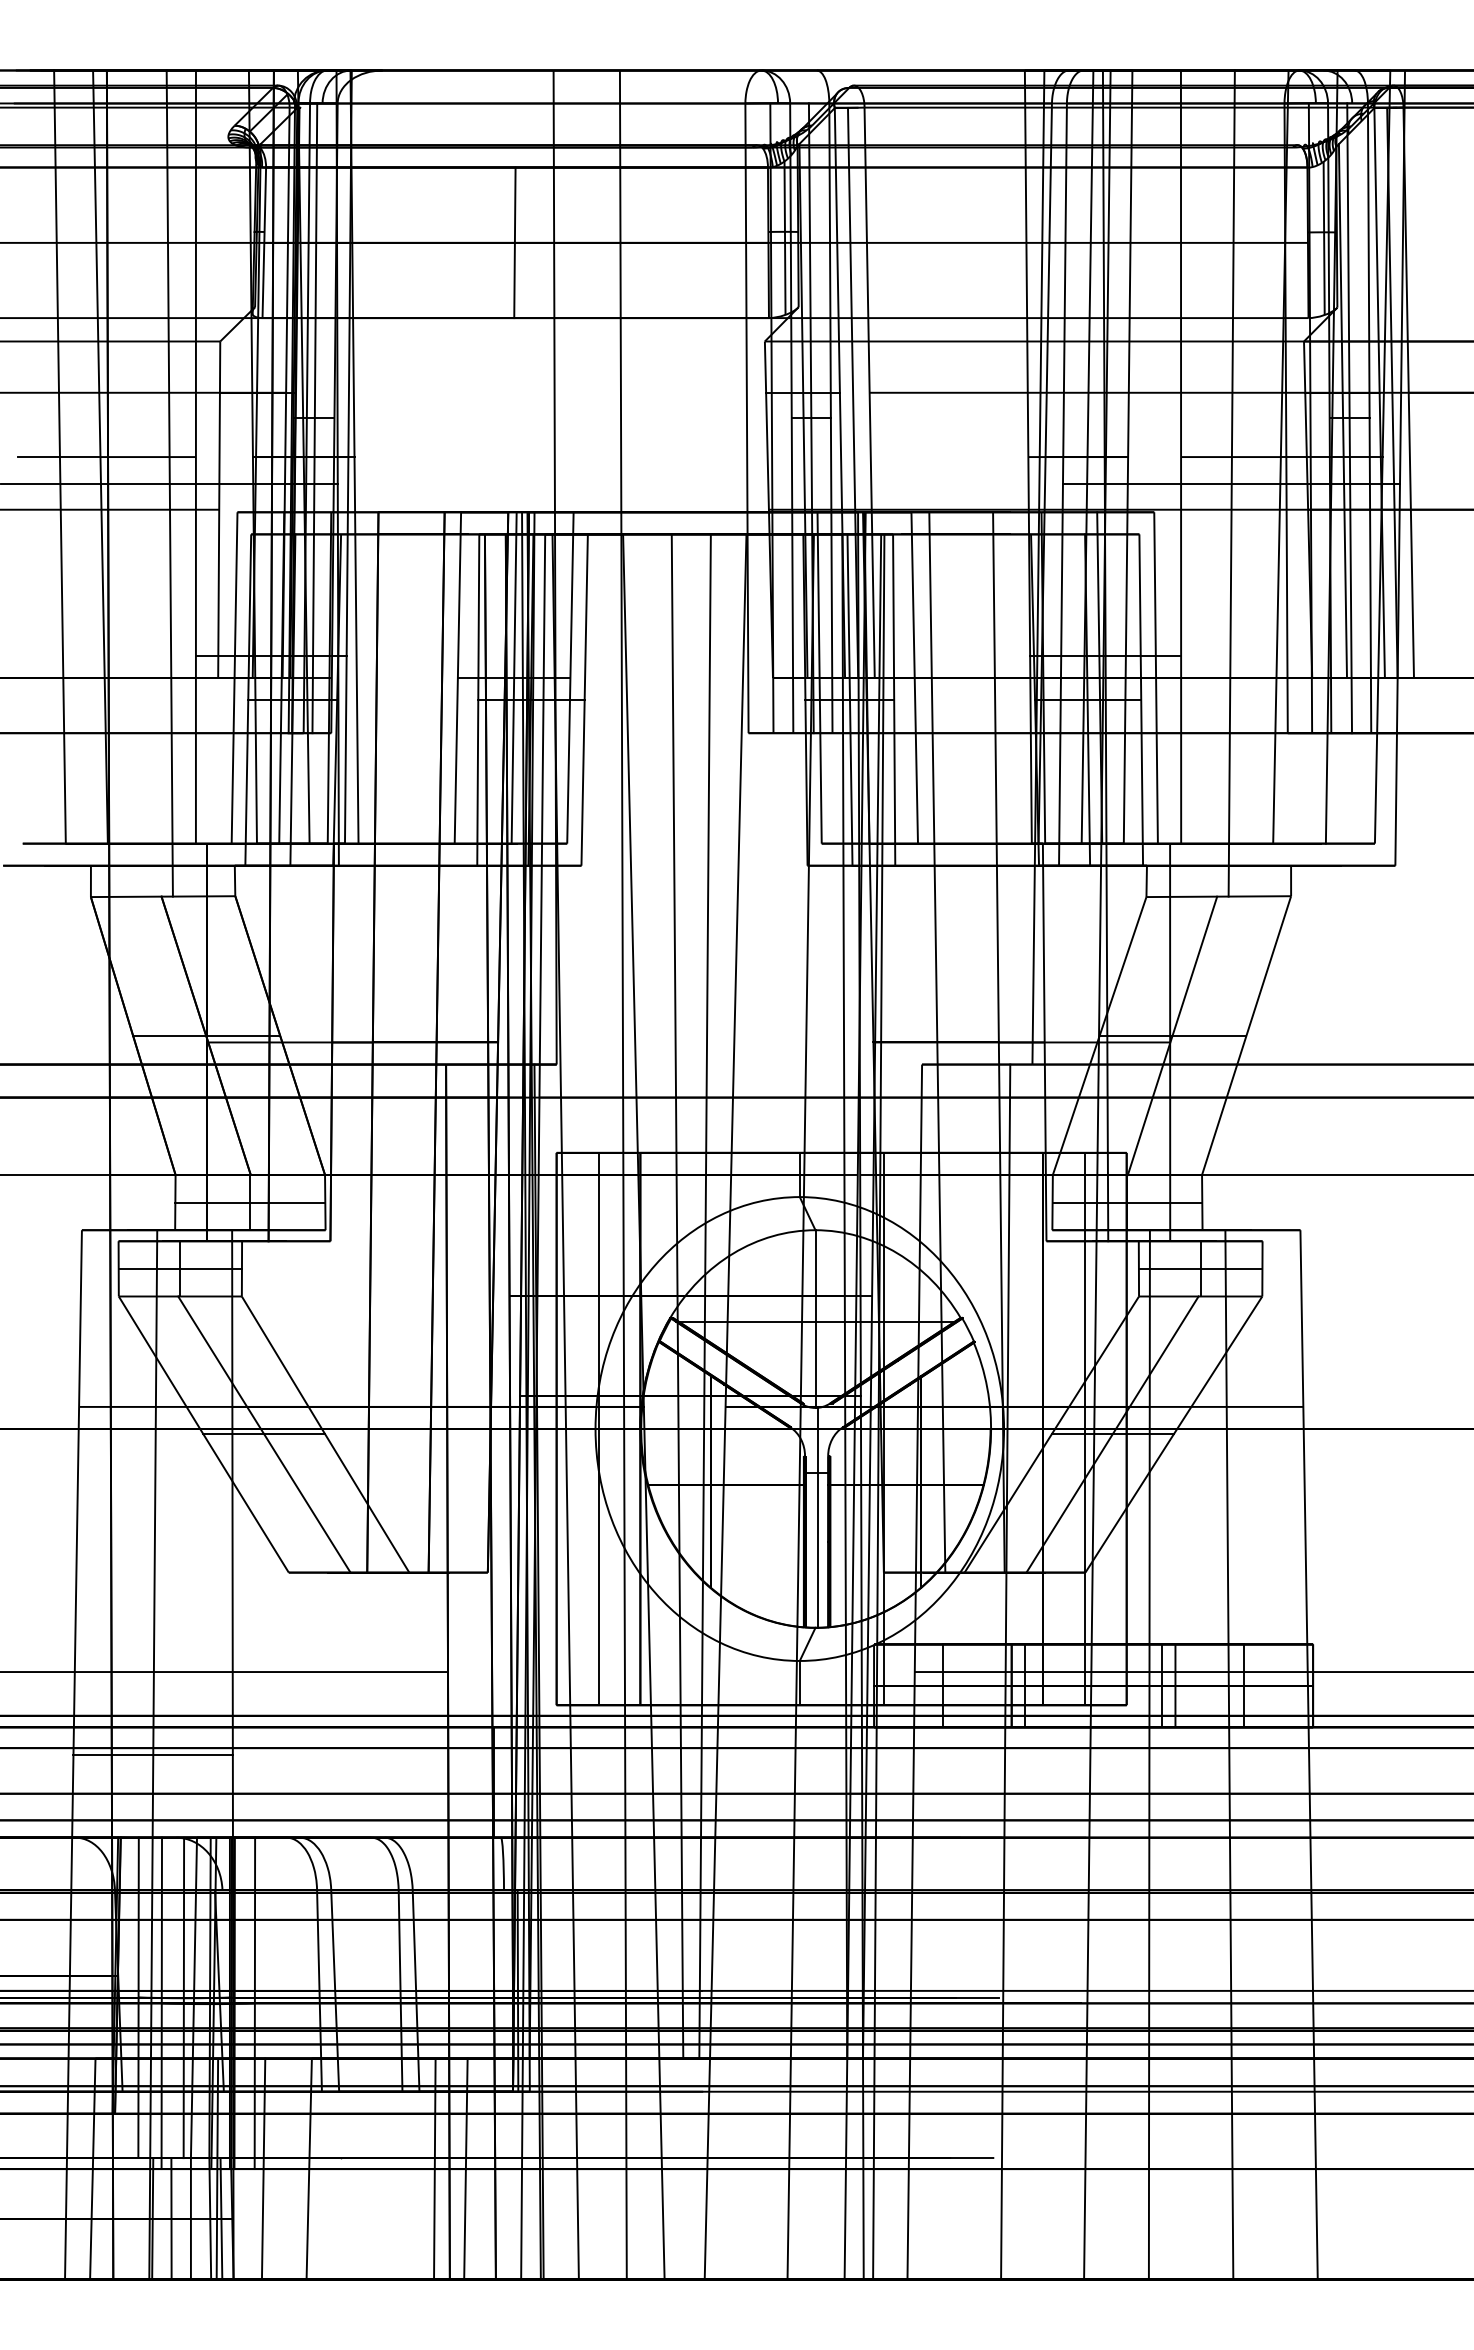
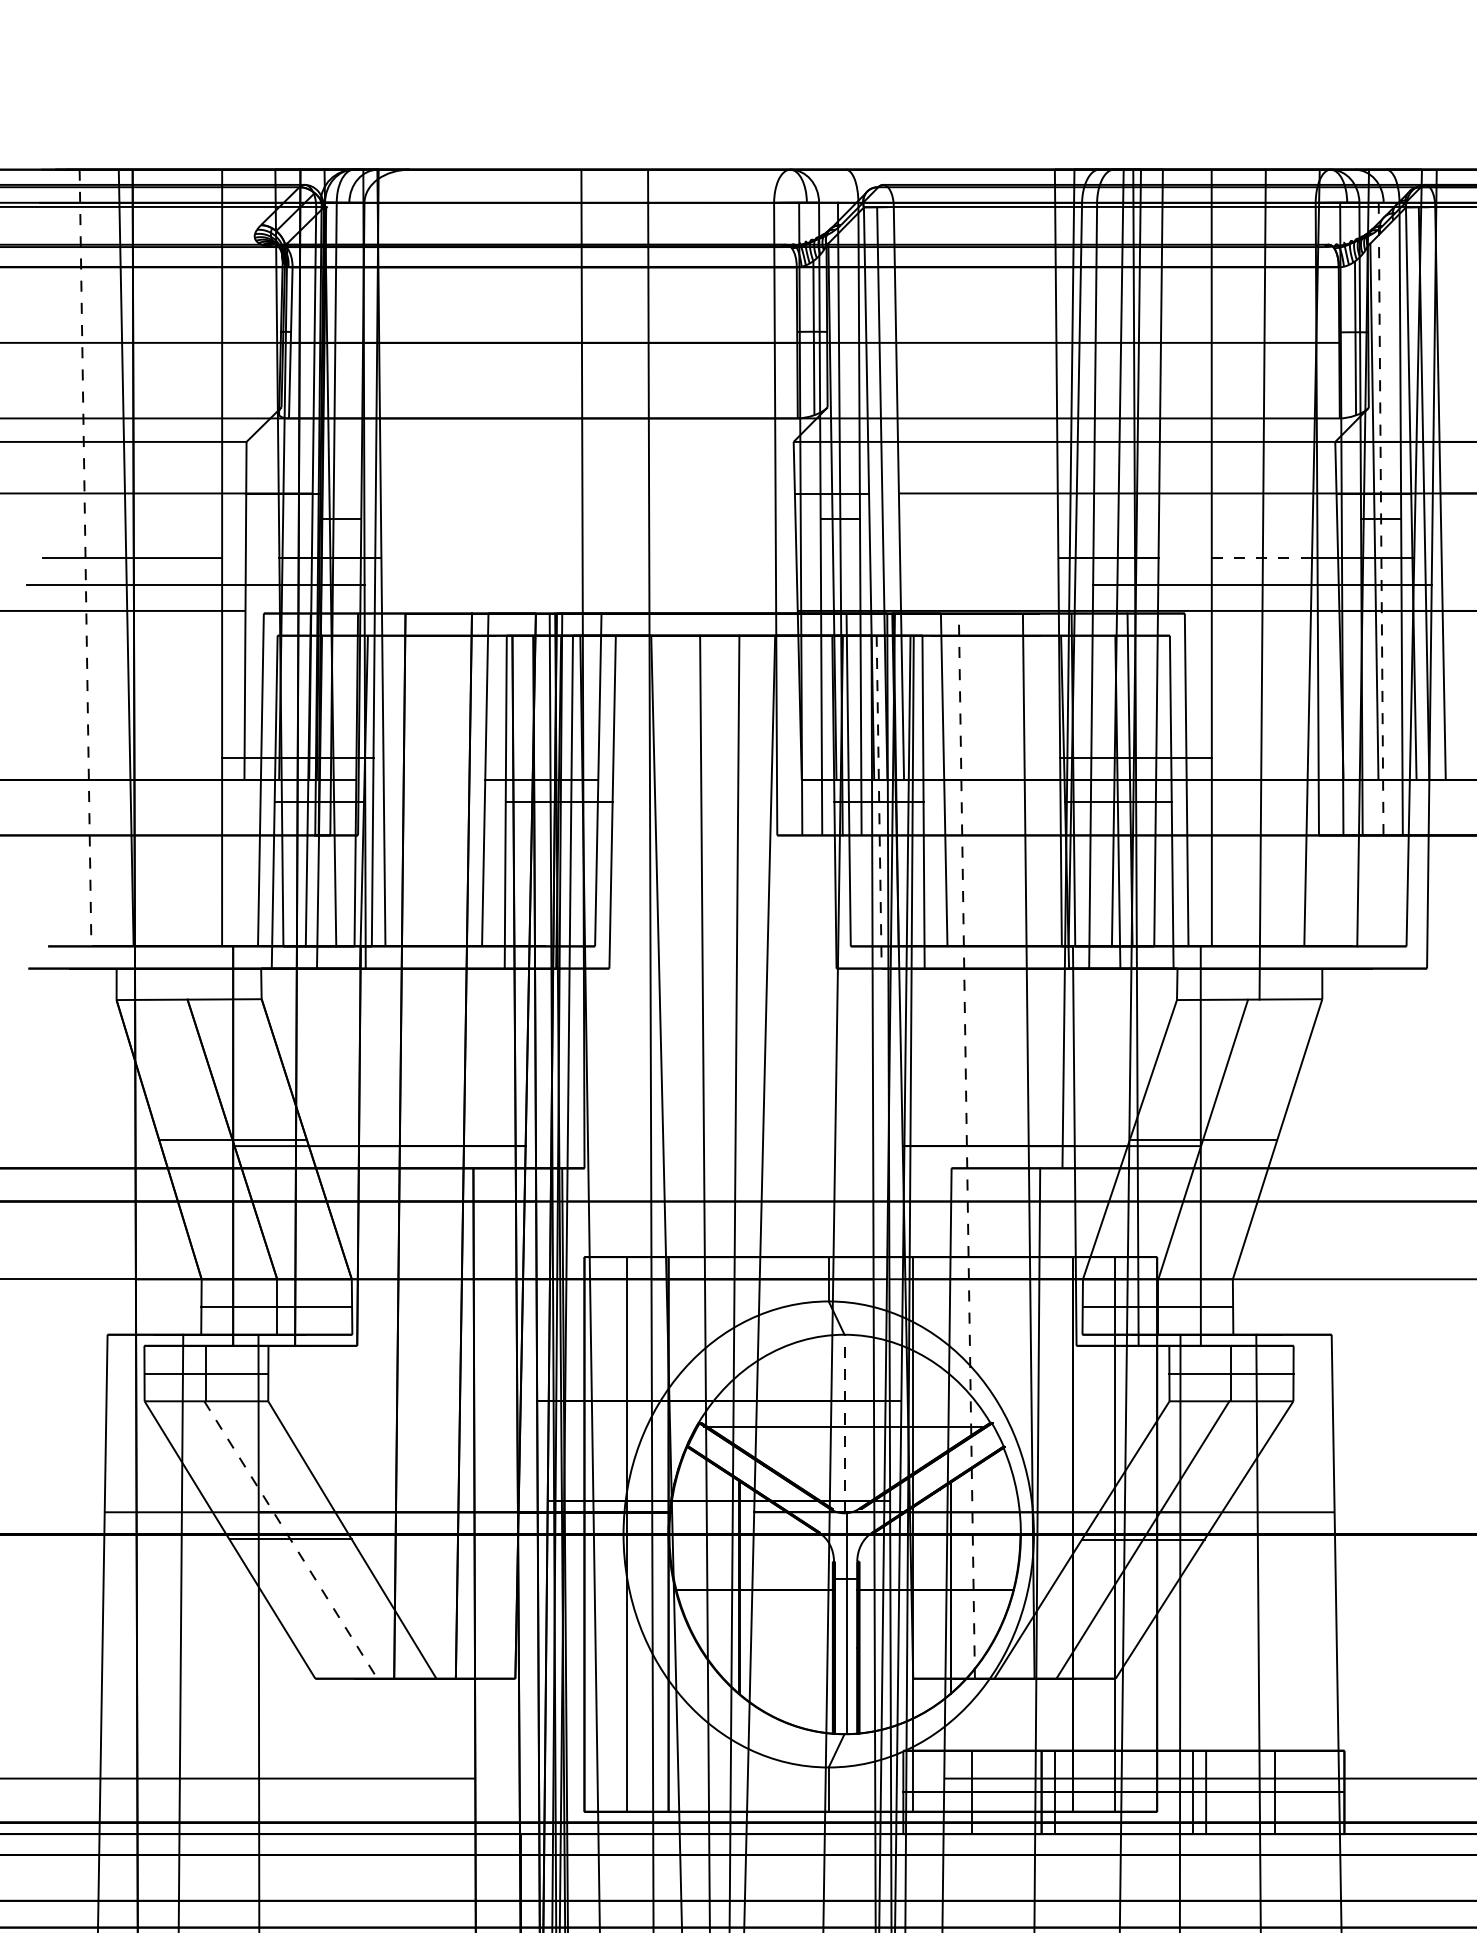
line: (514, 242) -> (542, 342), removed
line: (314, 418) -> (341, 519), removed
line: (1349, 418) -> (1380, 519), solid -> dashed
line: (59, 457) -> (85, 558), solid -> dashed
arc: (1230, 457) -> (1261, 558), solid -> dashed
line: (169, 483) -> (195, 584), removed
line: (513, 677) -> (541, 779), removed
line: (850, 700) -> (879, 802), solid -> dashed
line: (937, 1041) -> (967, 1145), solid -> dashed
line: (815, 1319) -> (844, 1424), solid -> dashed
line: (264, 1434) -> (290, 1539), solid -> dashed
line: (152, 1754) -> (178, 1861), removed

